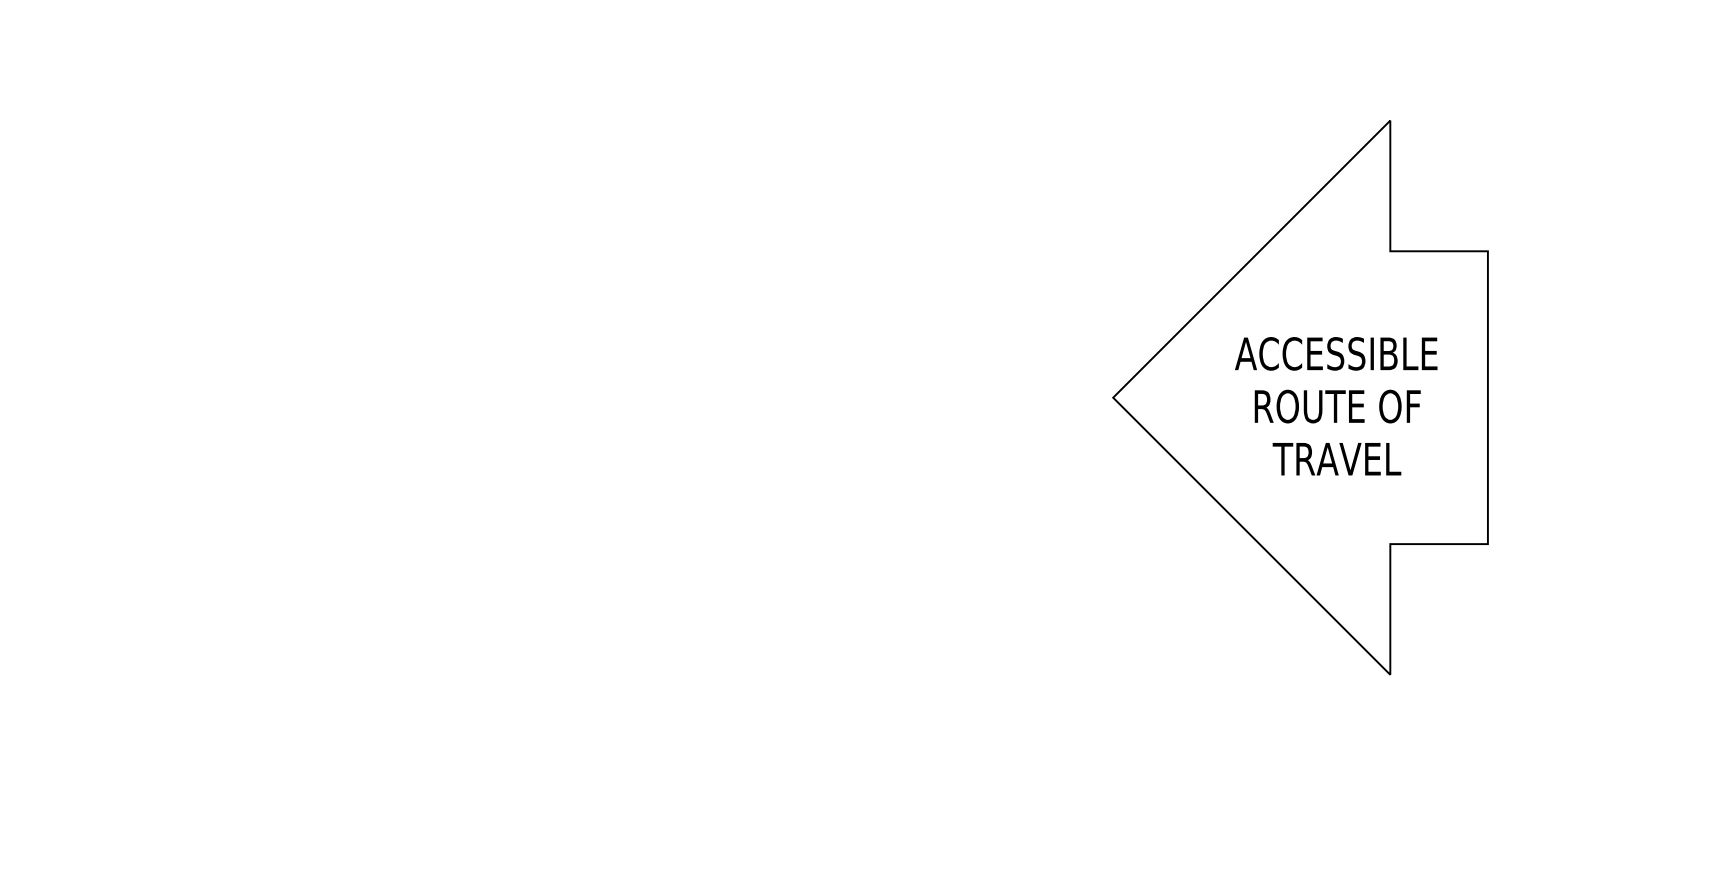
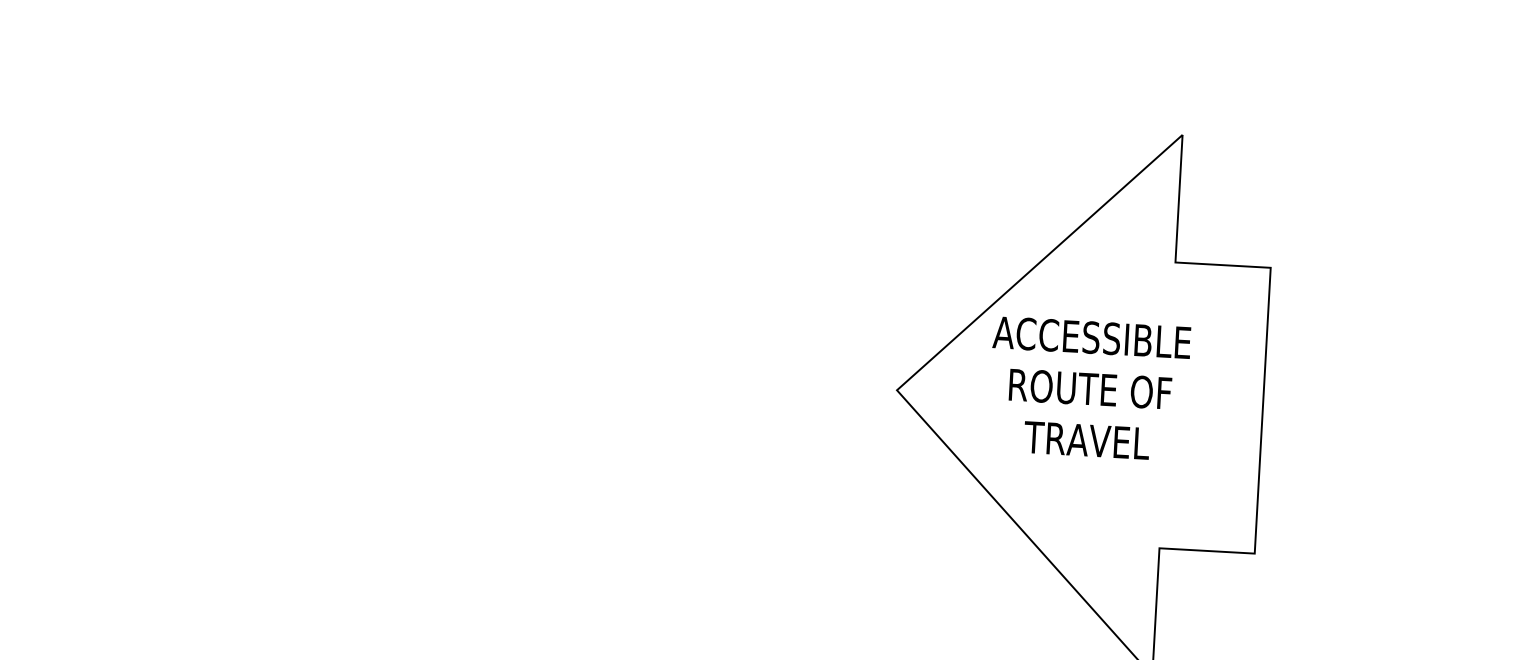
text: (1336, 406) -> (1089, 389), moved

